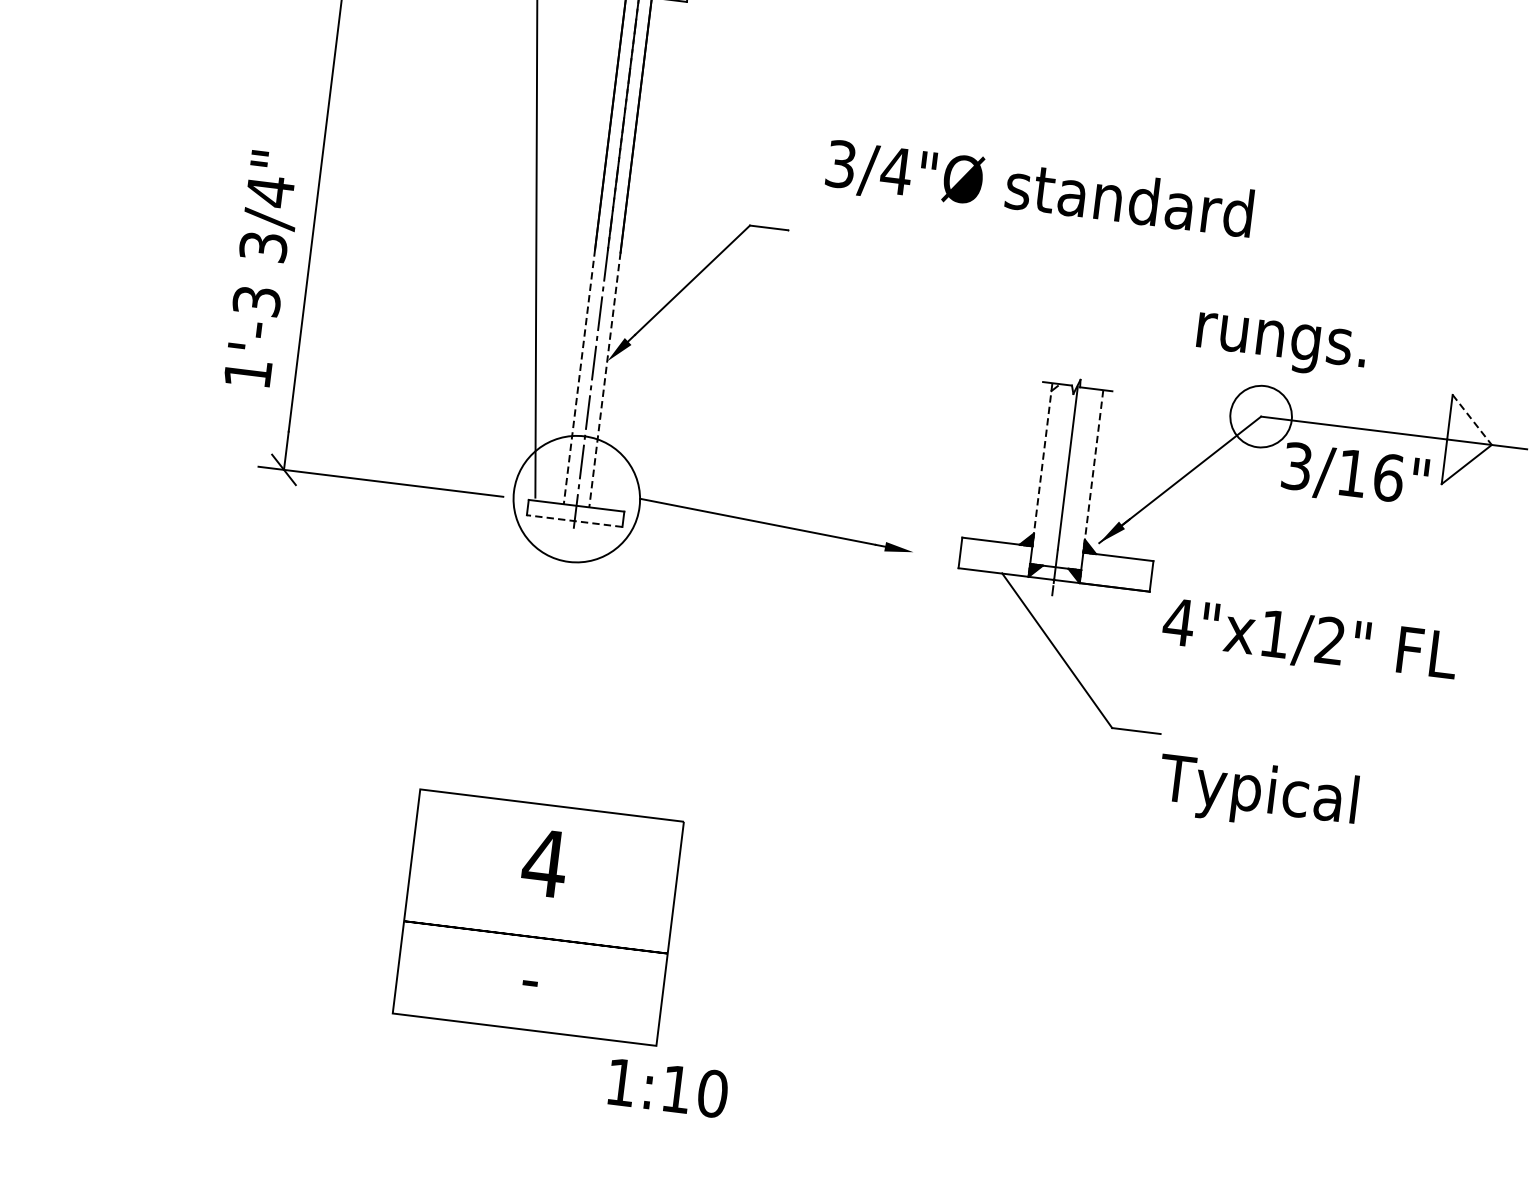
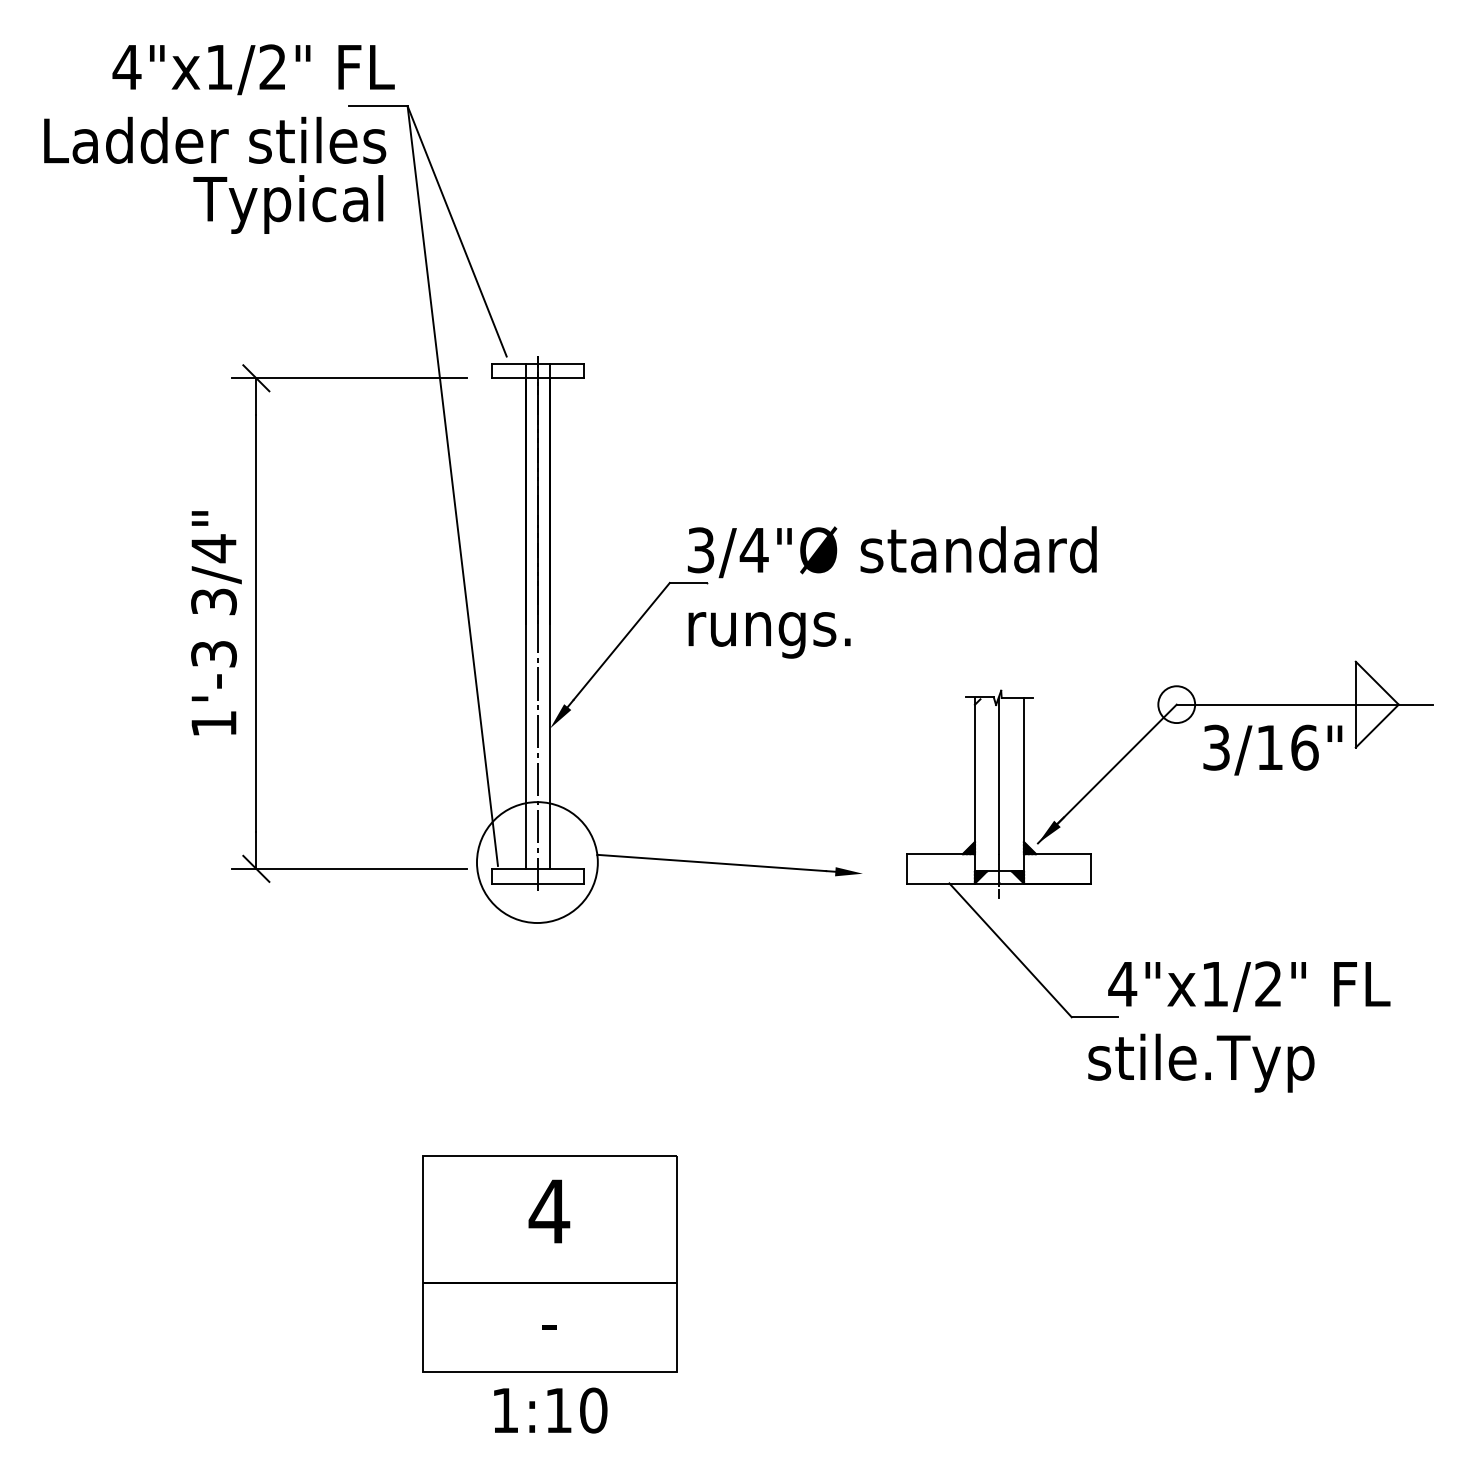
text: (1039, 191) -> (892, 552), moved
text: (263, 269) -> (216, 623), moved
text: (1281, 346) -> (769, 635), moved
line: (579, 377) -> (525, 746), dashed -> solid
line: (605, 380) -> (550, 746), dashed -> solid
circle: (1260, 416) -> (1176, 704), size x0.62
line: (1472, 420) -> (1377, 683), dashed -> solid
line: (1041, 465) -> (974, 776), dashed -> solid
line: (1092, 471) -> (1023, 776), dashed -> solid
line: (574, 520) -> (537, 883), dashed -> solid
text: (1310, 640) -> (1249, 986), moved
text: (1241, 791) -> (1201, 1062), Typical -> stile.Typ
text: (668, 1088) -> (550, 1410), moved

